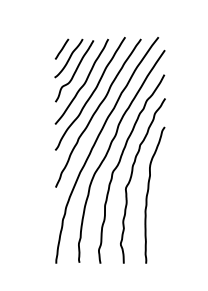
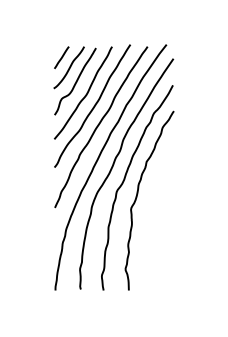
curve: (148, 194) -> (155, 215), removed

